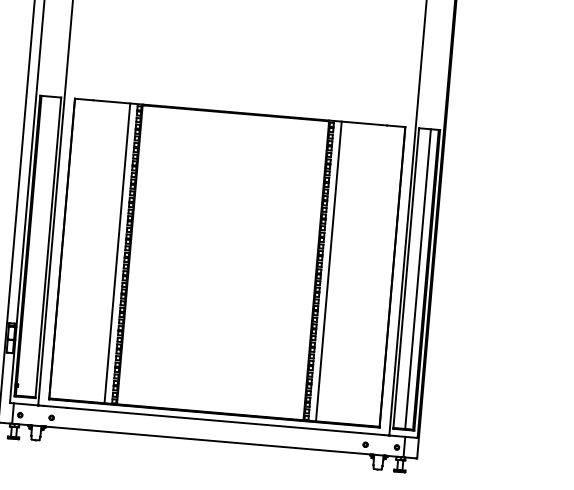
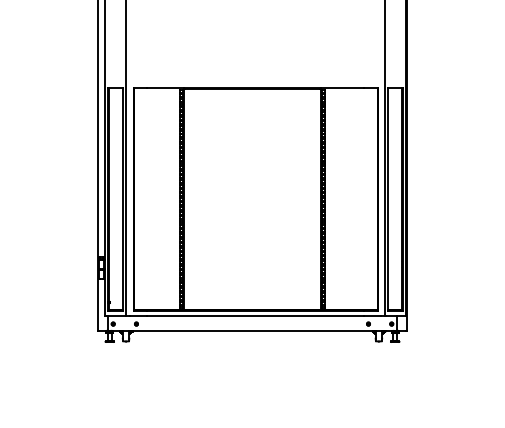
line: (117, 252) -> (174, 198), removed
line: (328, 270) -> (330, 198), removed
line: (418, 278) -> (396, 198), removed

